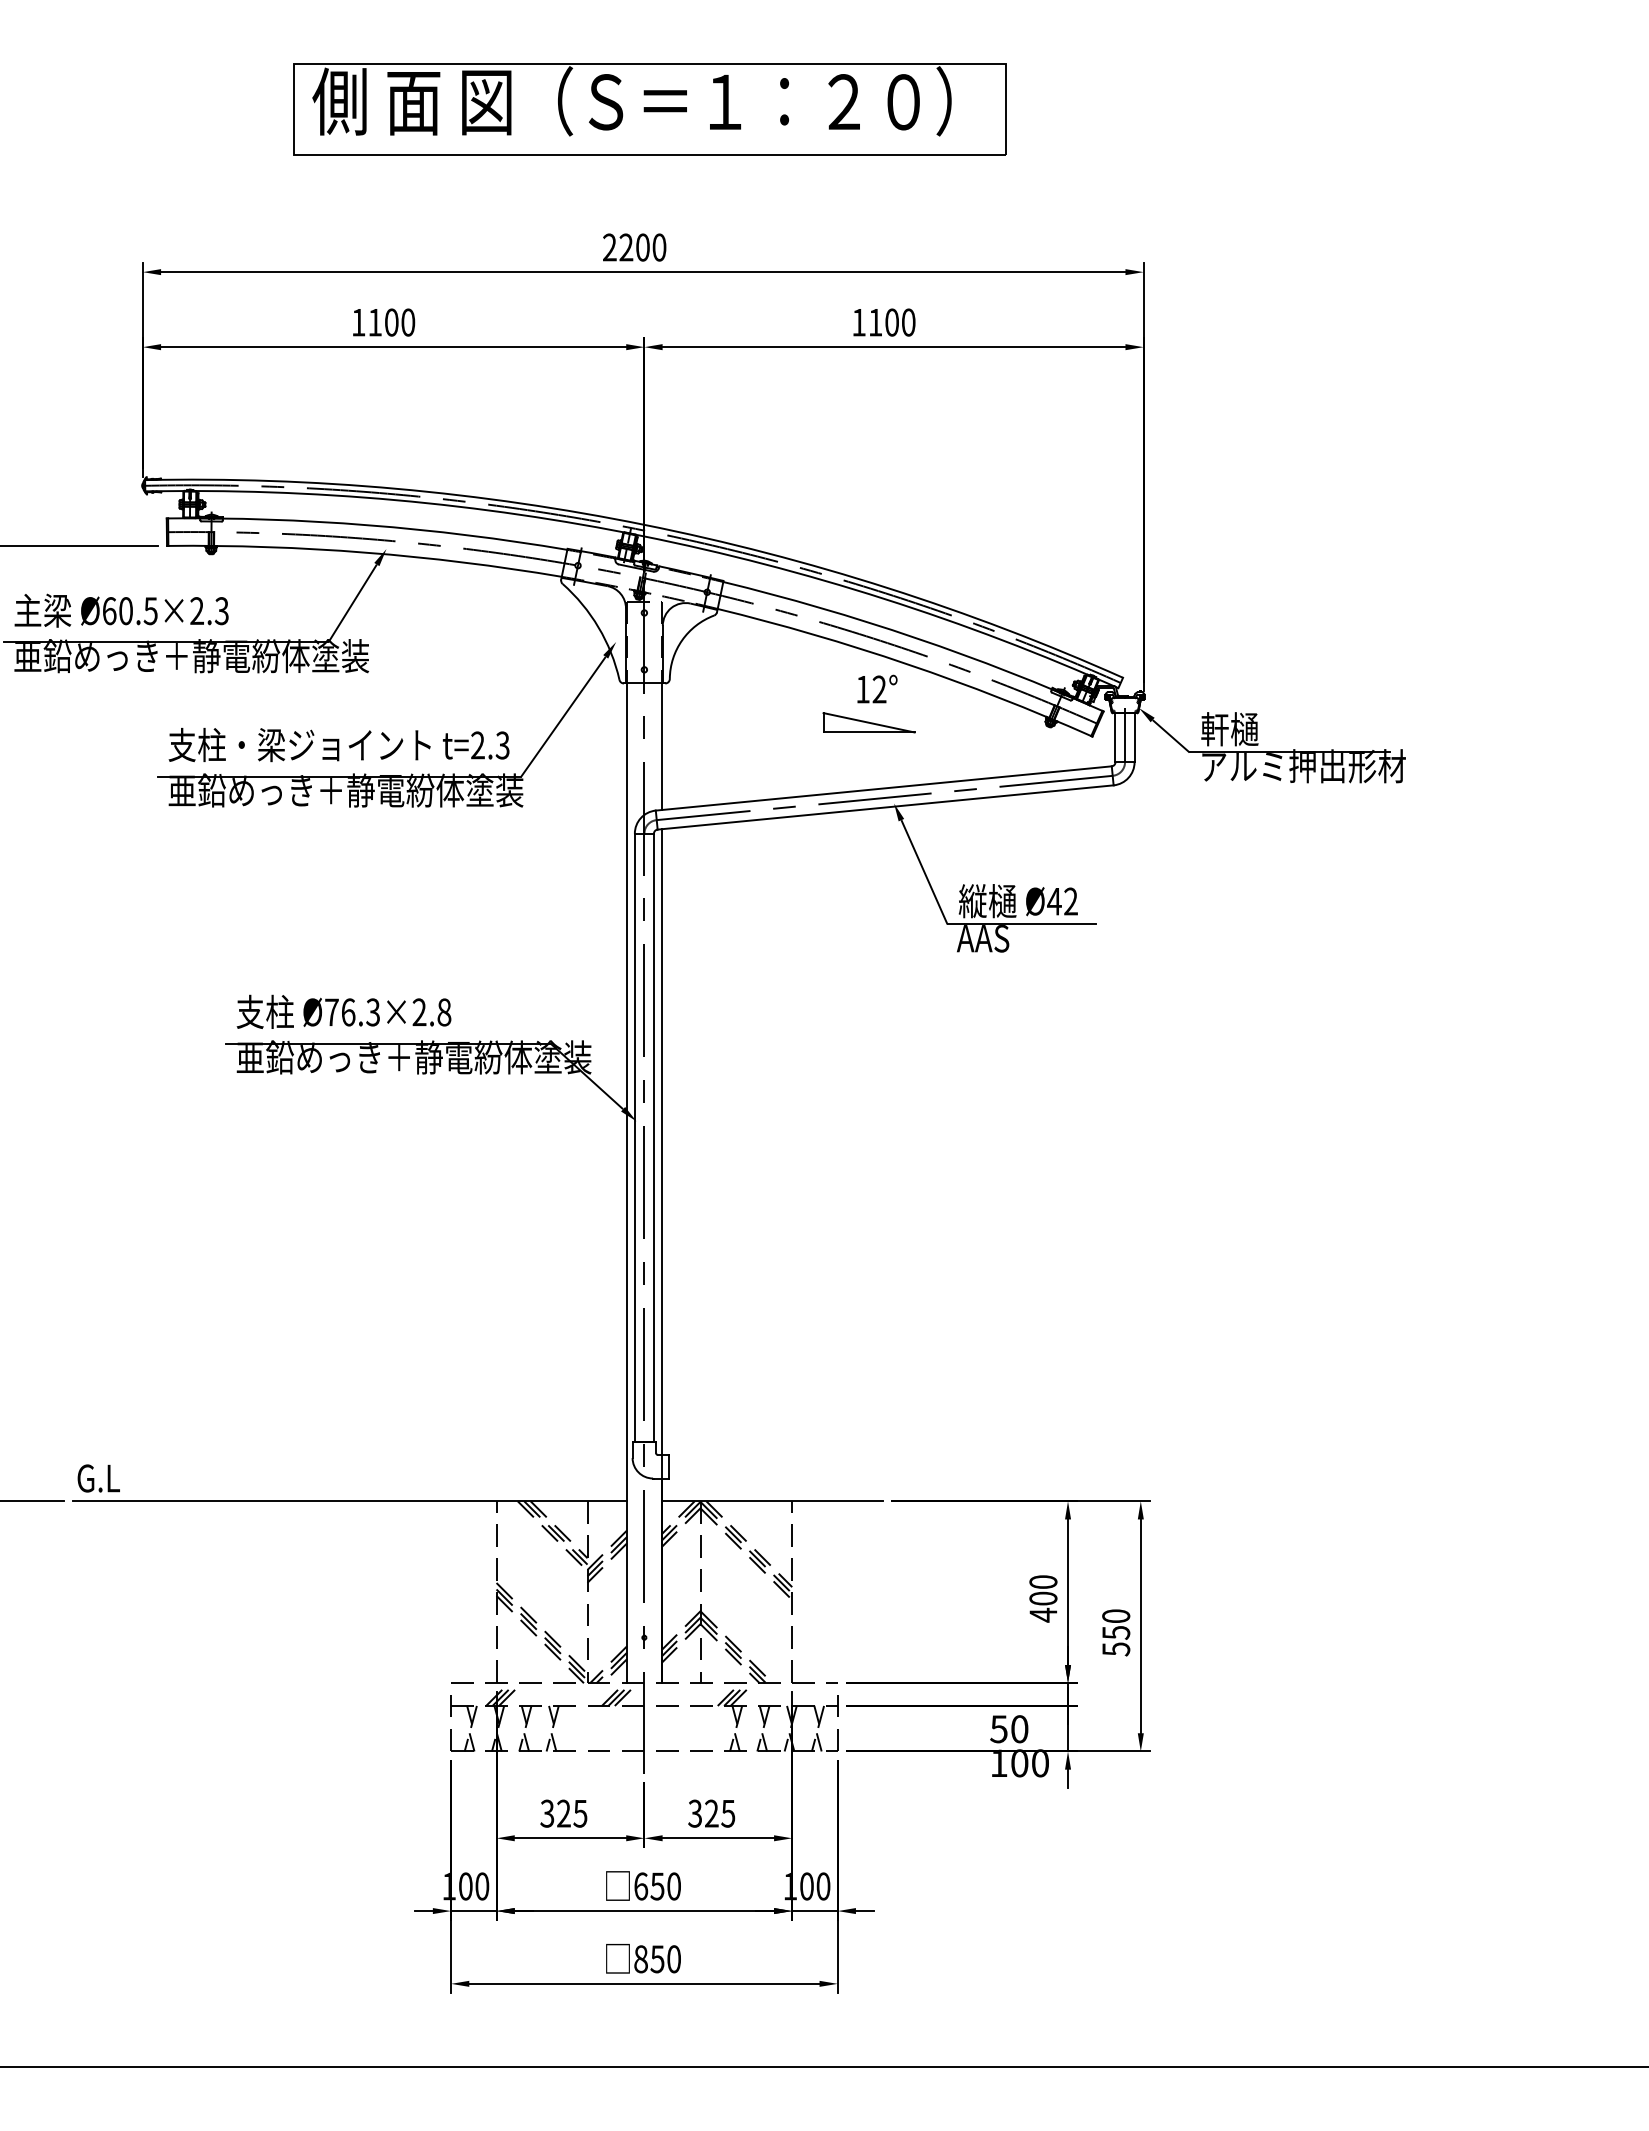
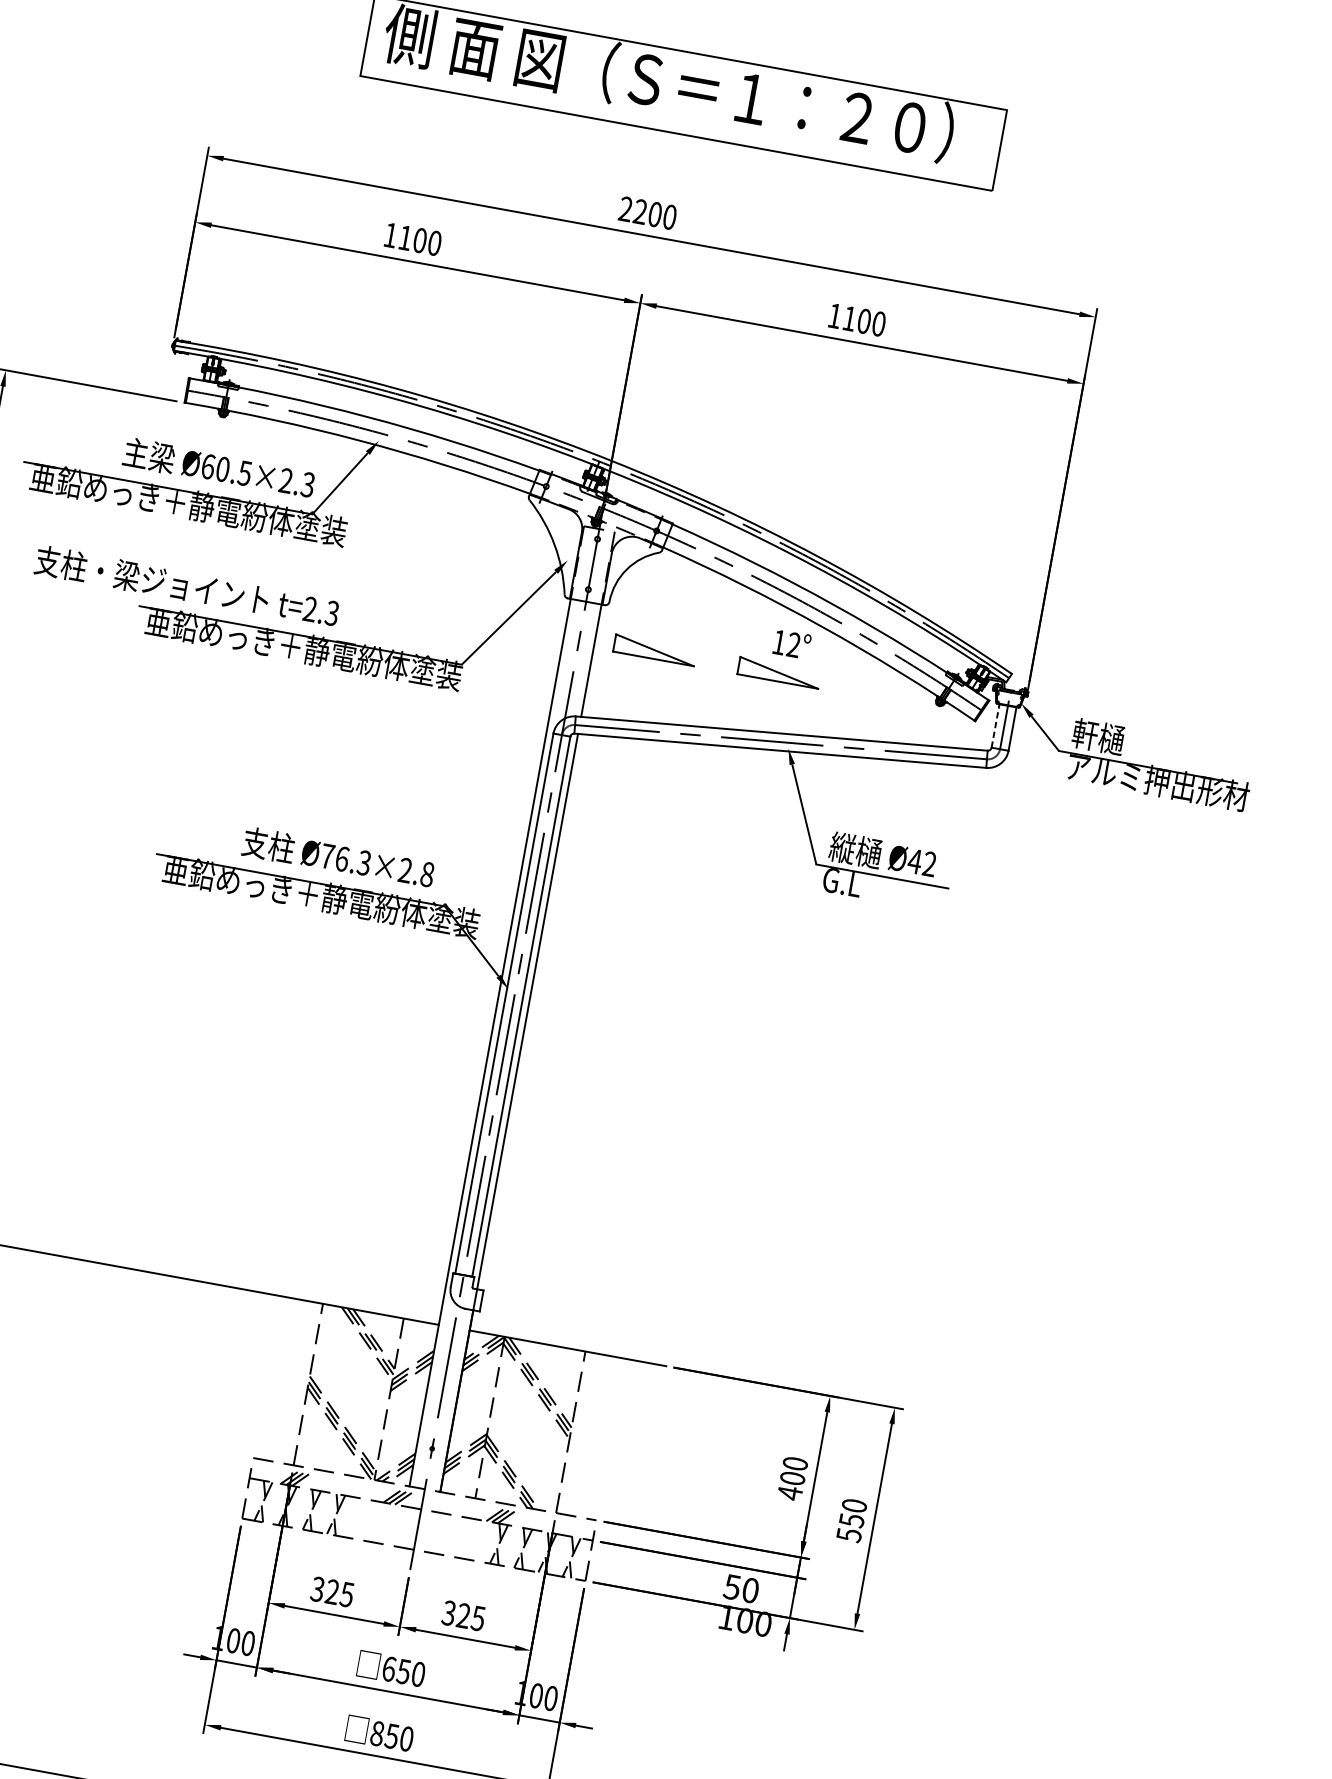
text: (121, 610) -> (219, 468), moved
part: (728, 722) -> (654, 649), added
line: (1115, 737) -> (995, 725), solid -> dashed
text: (338, 745) -> (186, 586), moved
text: (983, 938) -> (846, 882), AAS -> G.L
text: (343, 1011) -> (338, 857), moved

